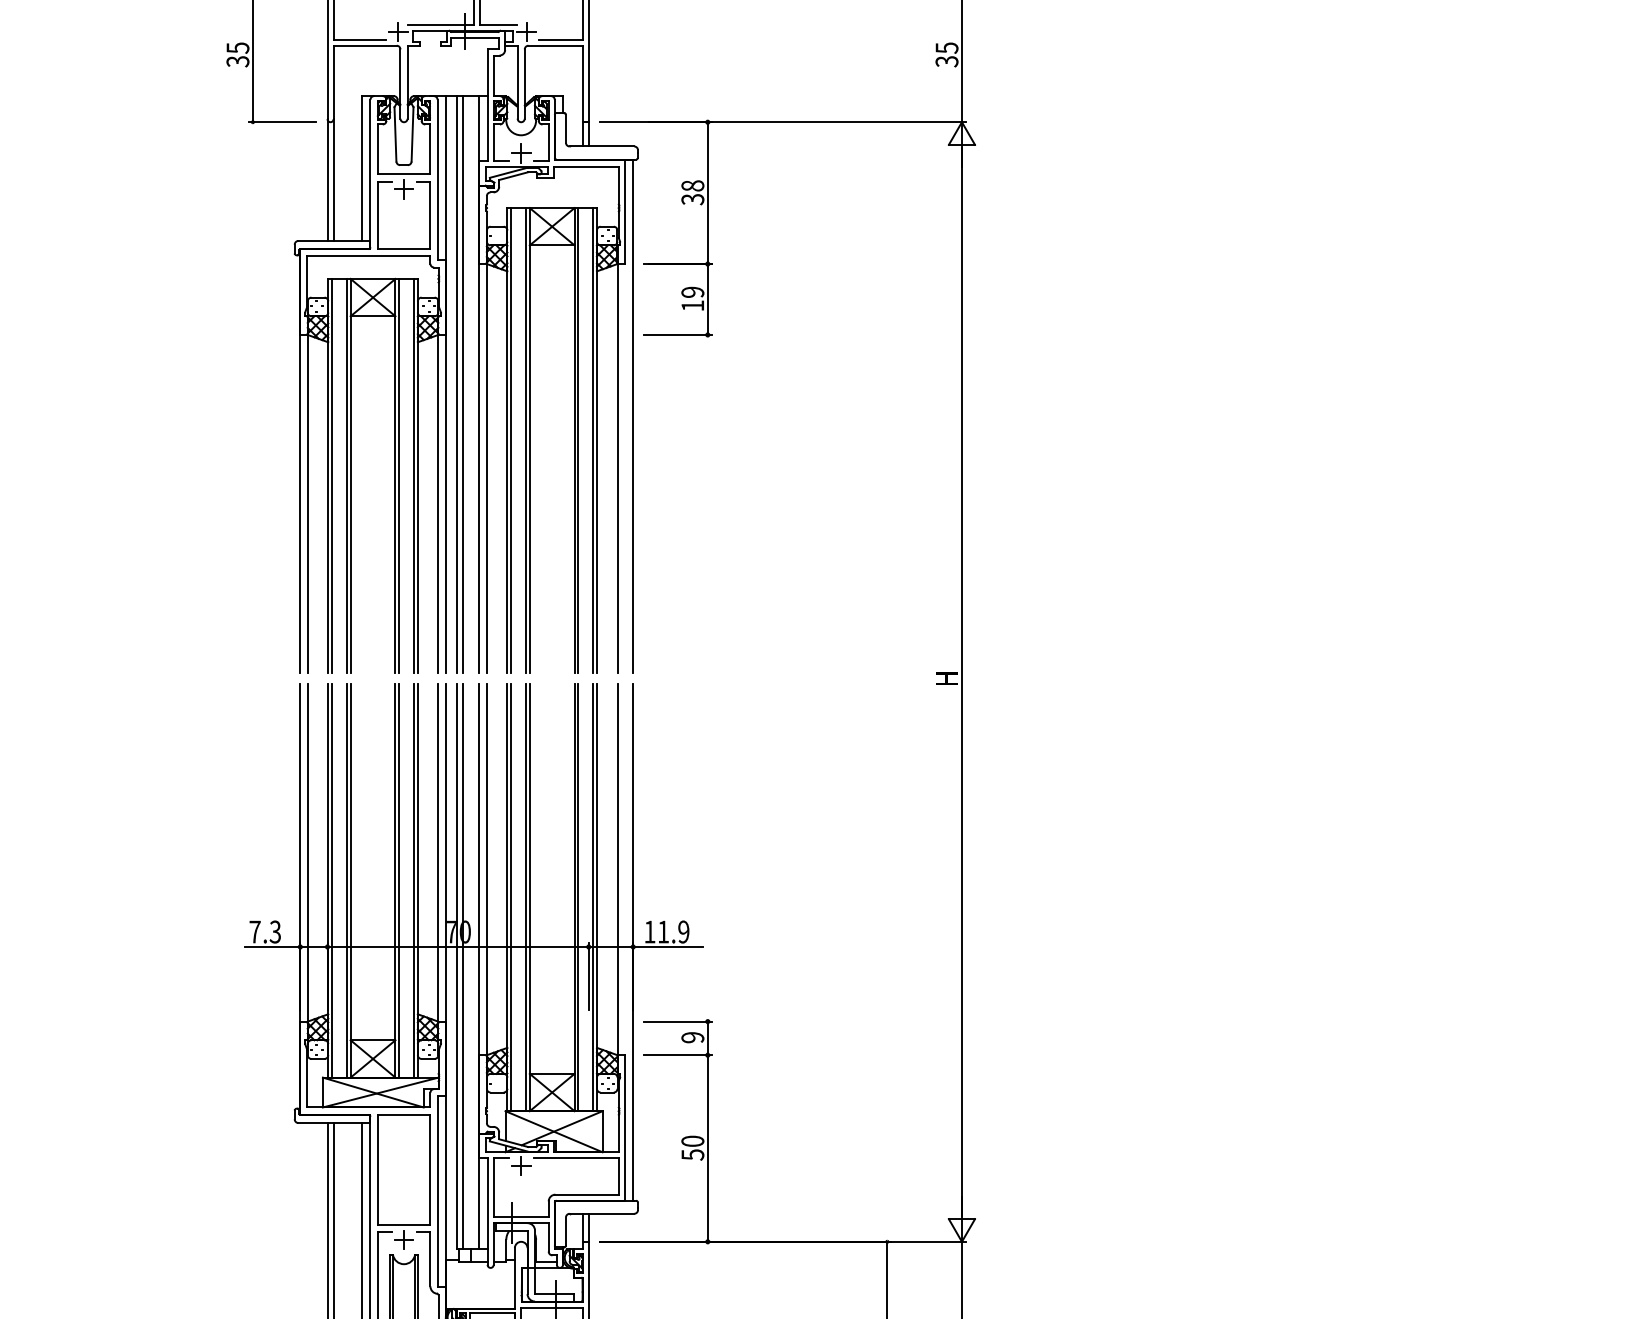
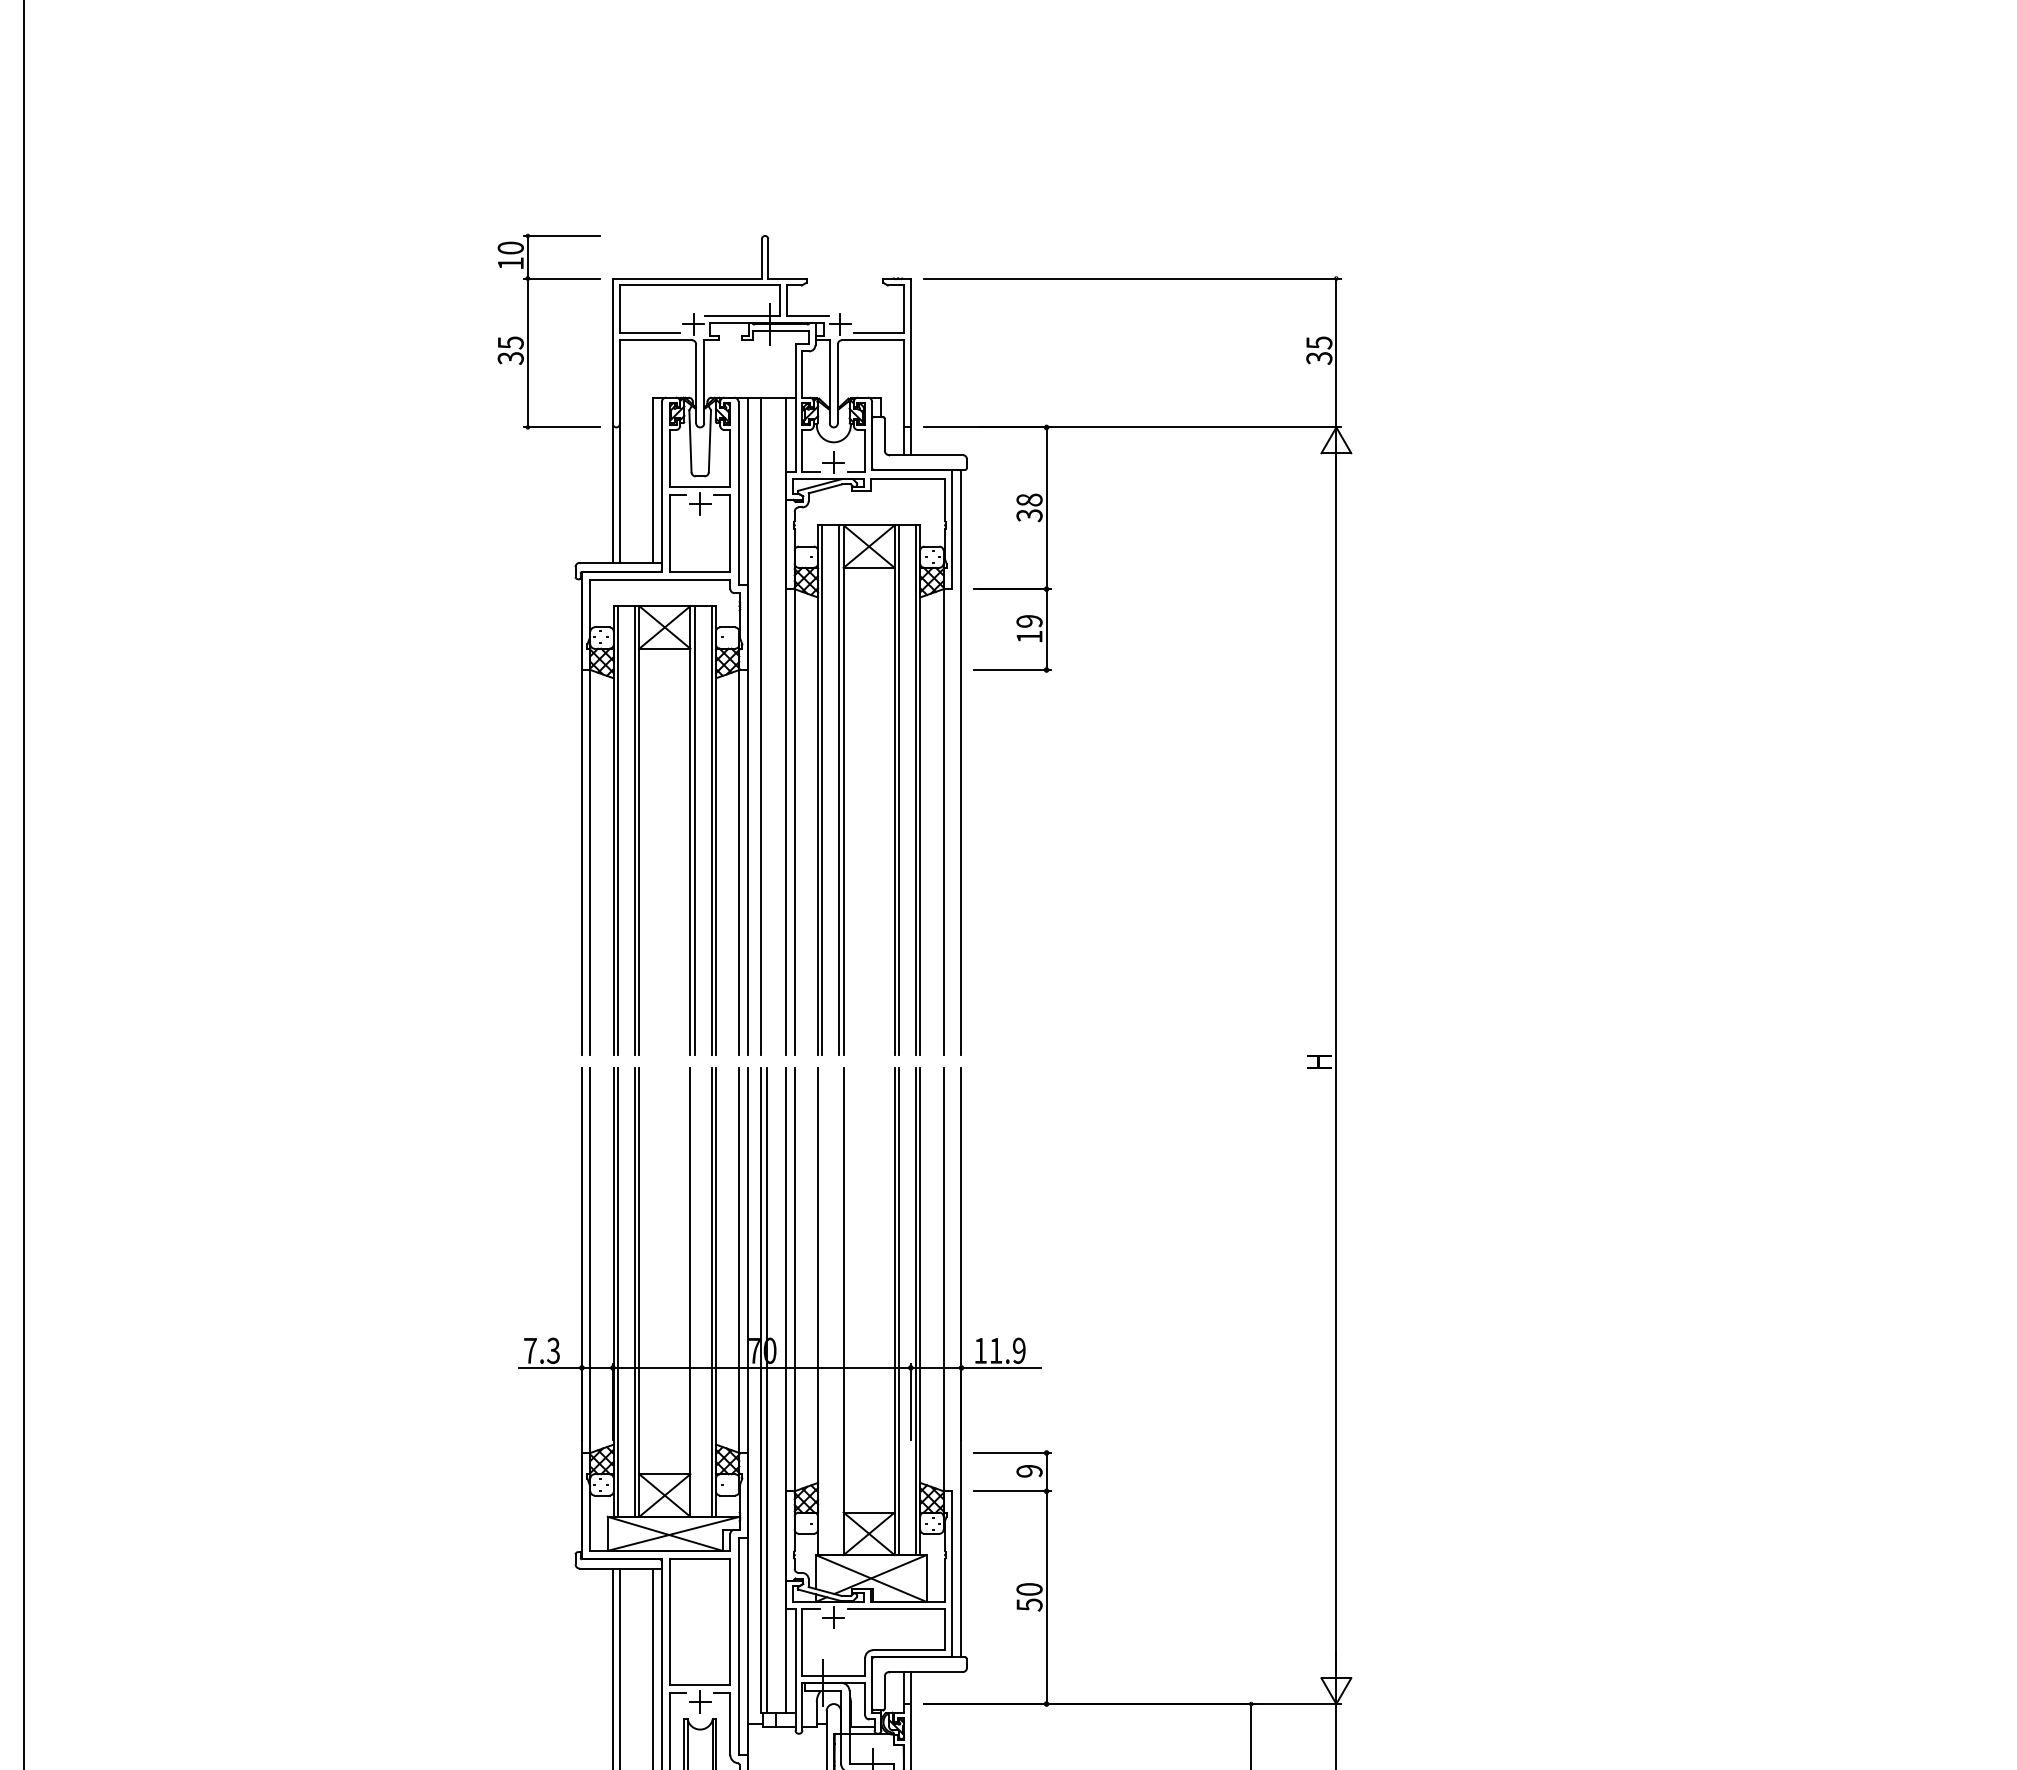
line: (463, 384) -> (767, 726), removed
line: (399, 880) -> (694, 1291), removed
line: (511, 897) -> (822, 1311), removed
line: (526, 897) -> (839, 1311), removed

